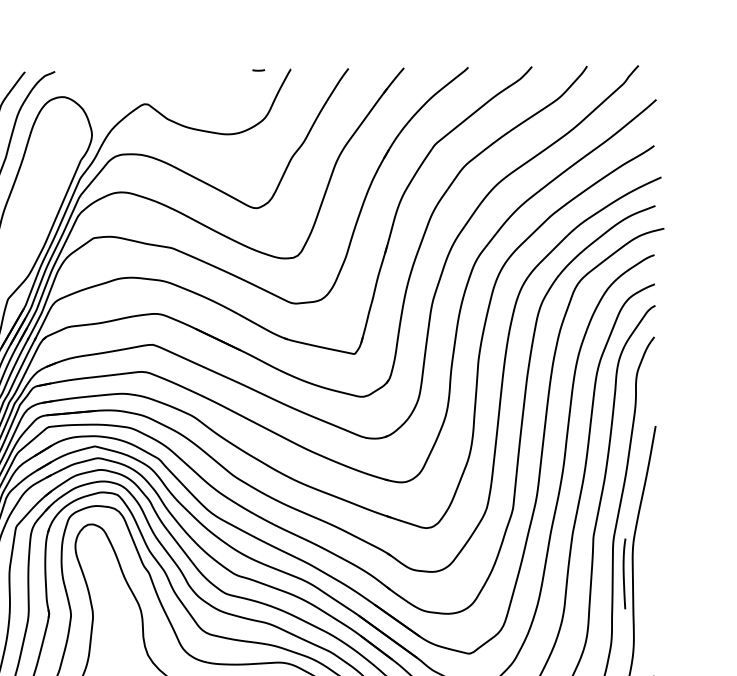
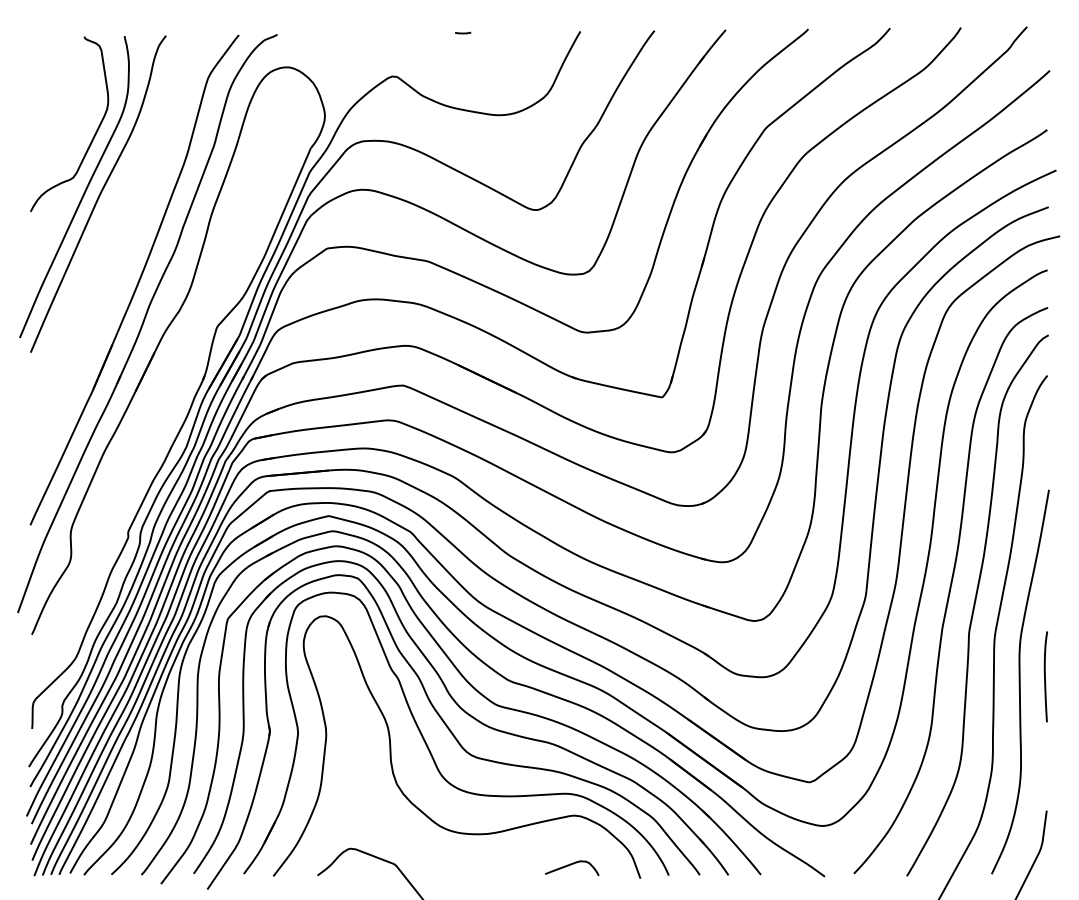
line: (259, 69) -> (463, 32), moved
curve: (624, 573) -> (1045, 676), moved

